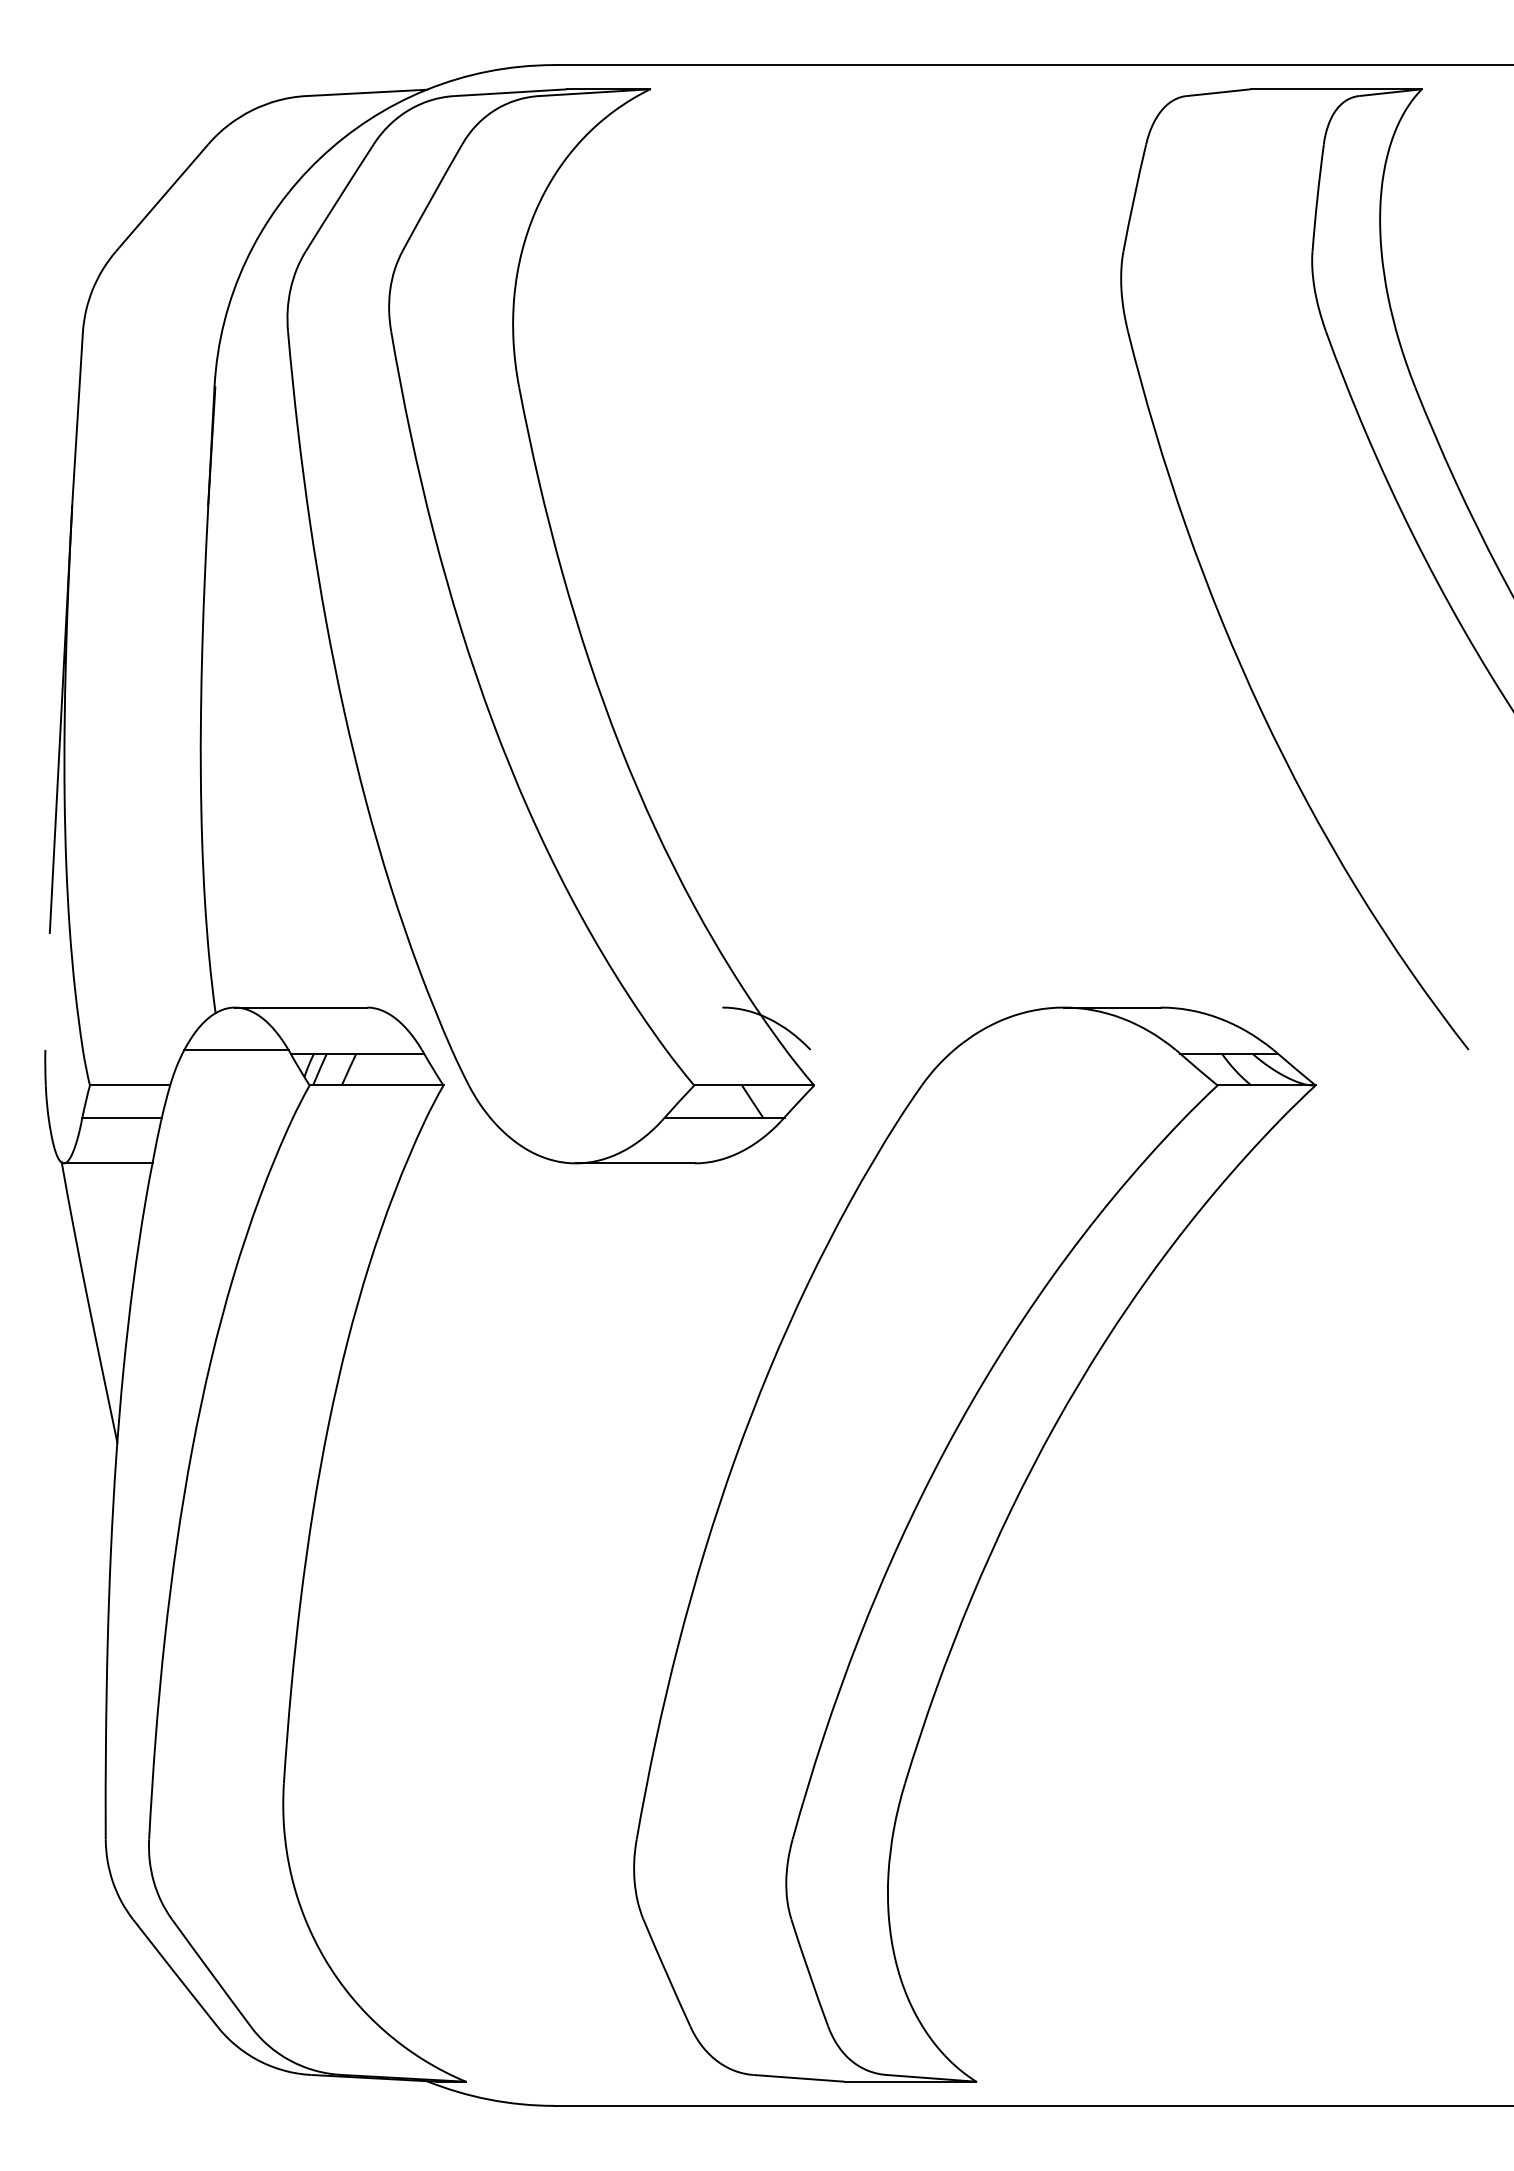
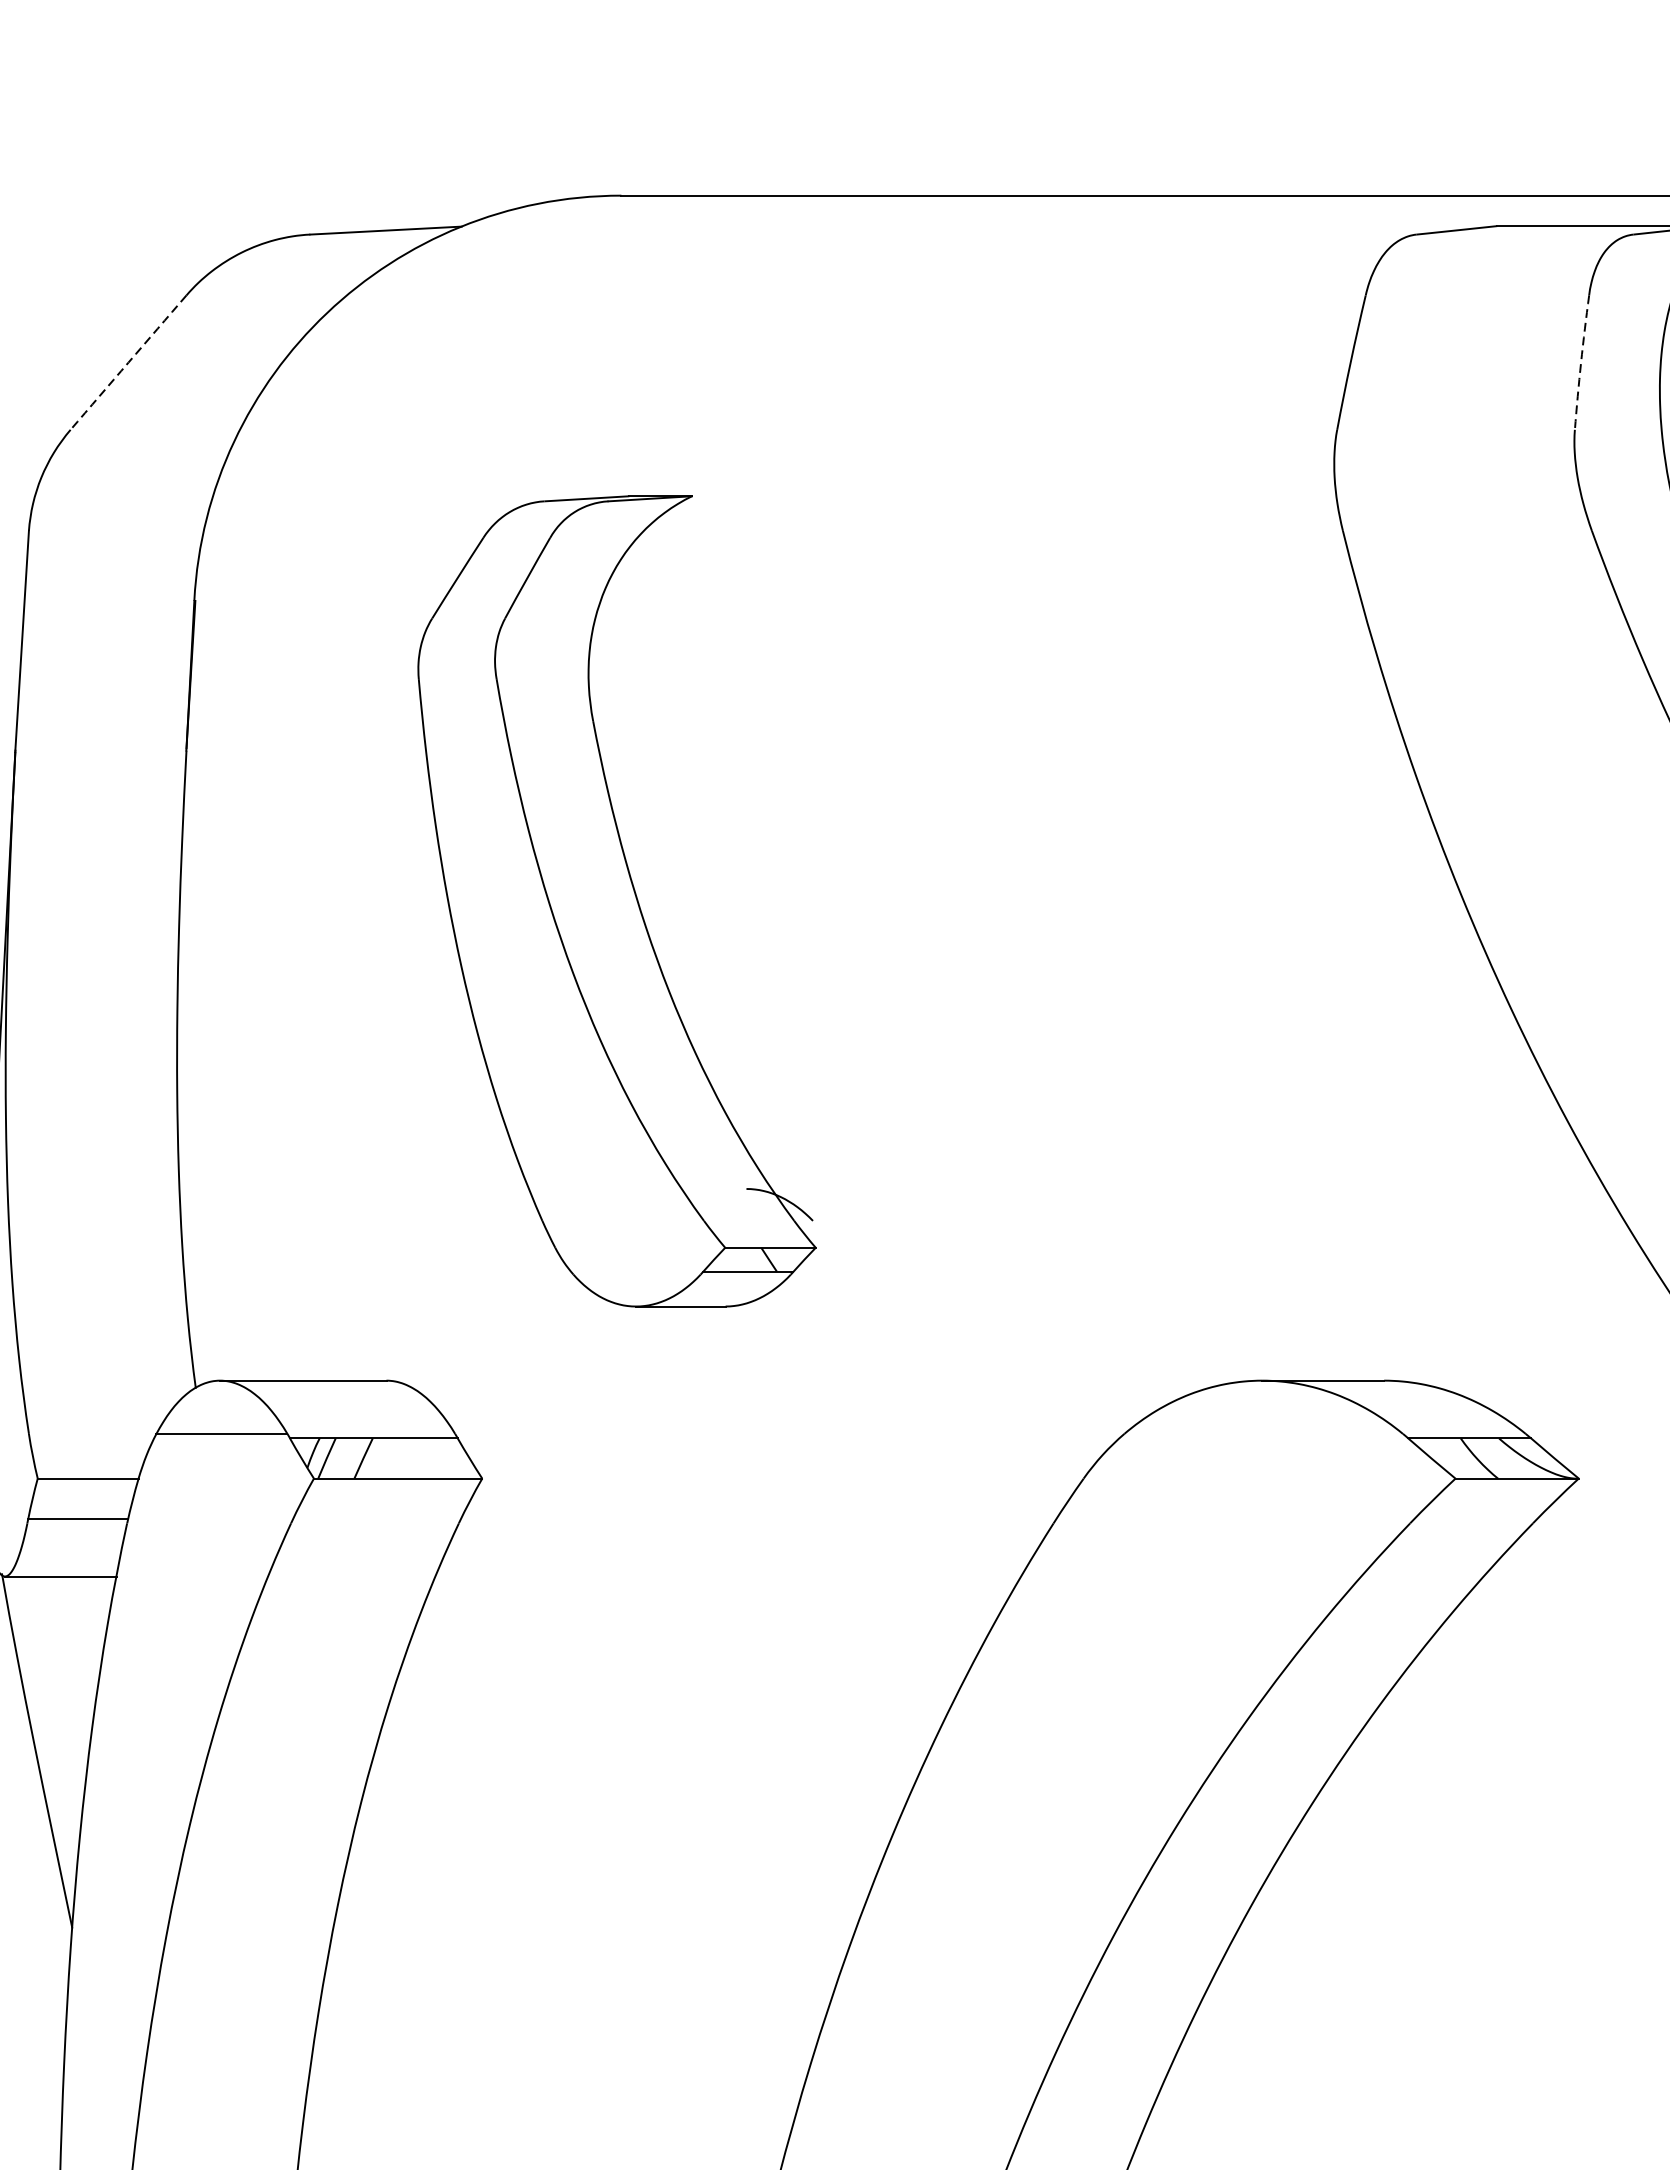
arc: (162, 197) -> (128, 362), solid -> dashed
arc: (1317, 197) -> (1581, 362), solid -> dashed
part: (550, 626) -> (616, 901), size x0.6

